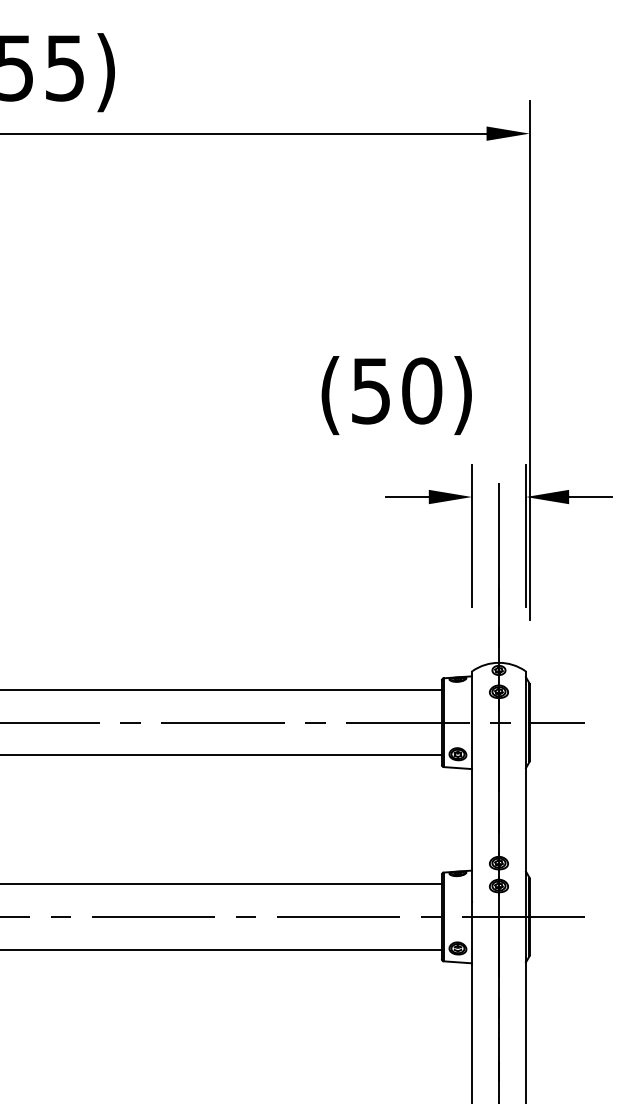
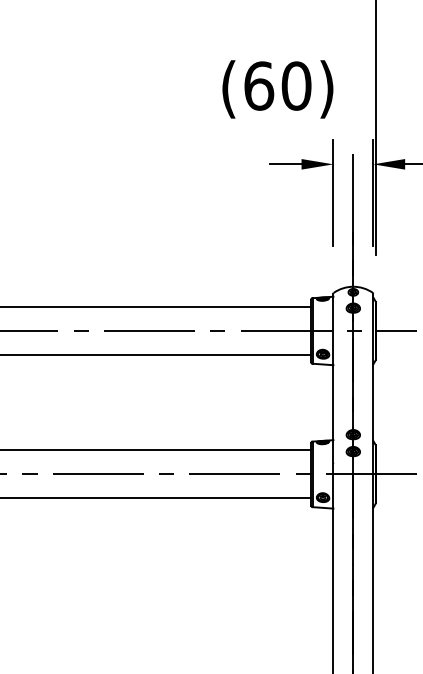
text: (371, 390) -> (259, 85), (50) -> (60)

